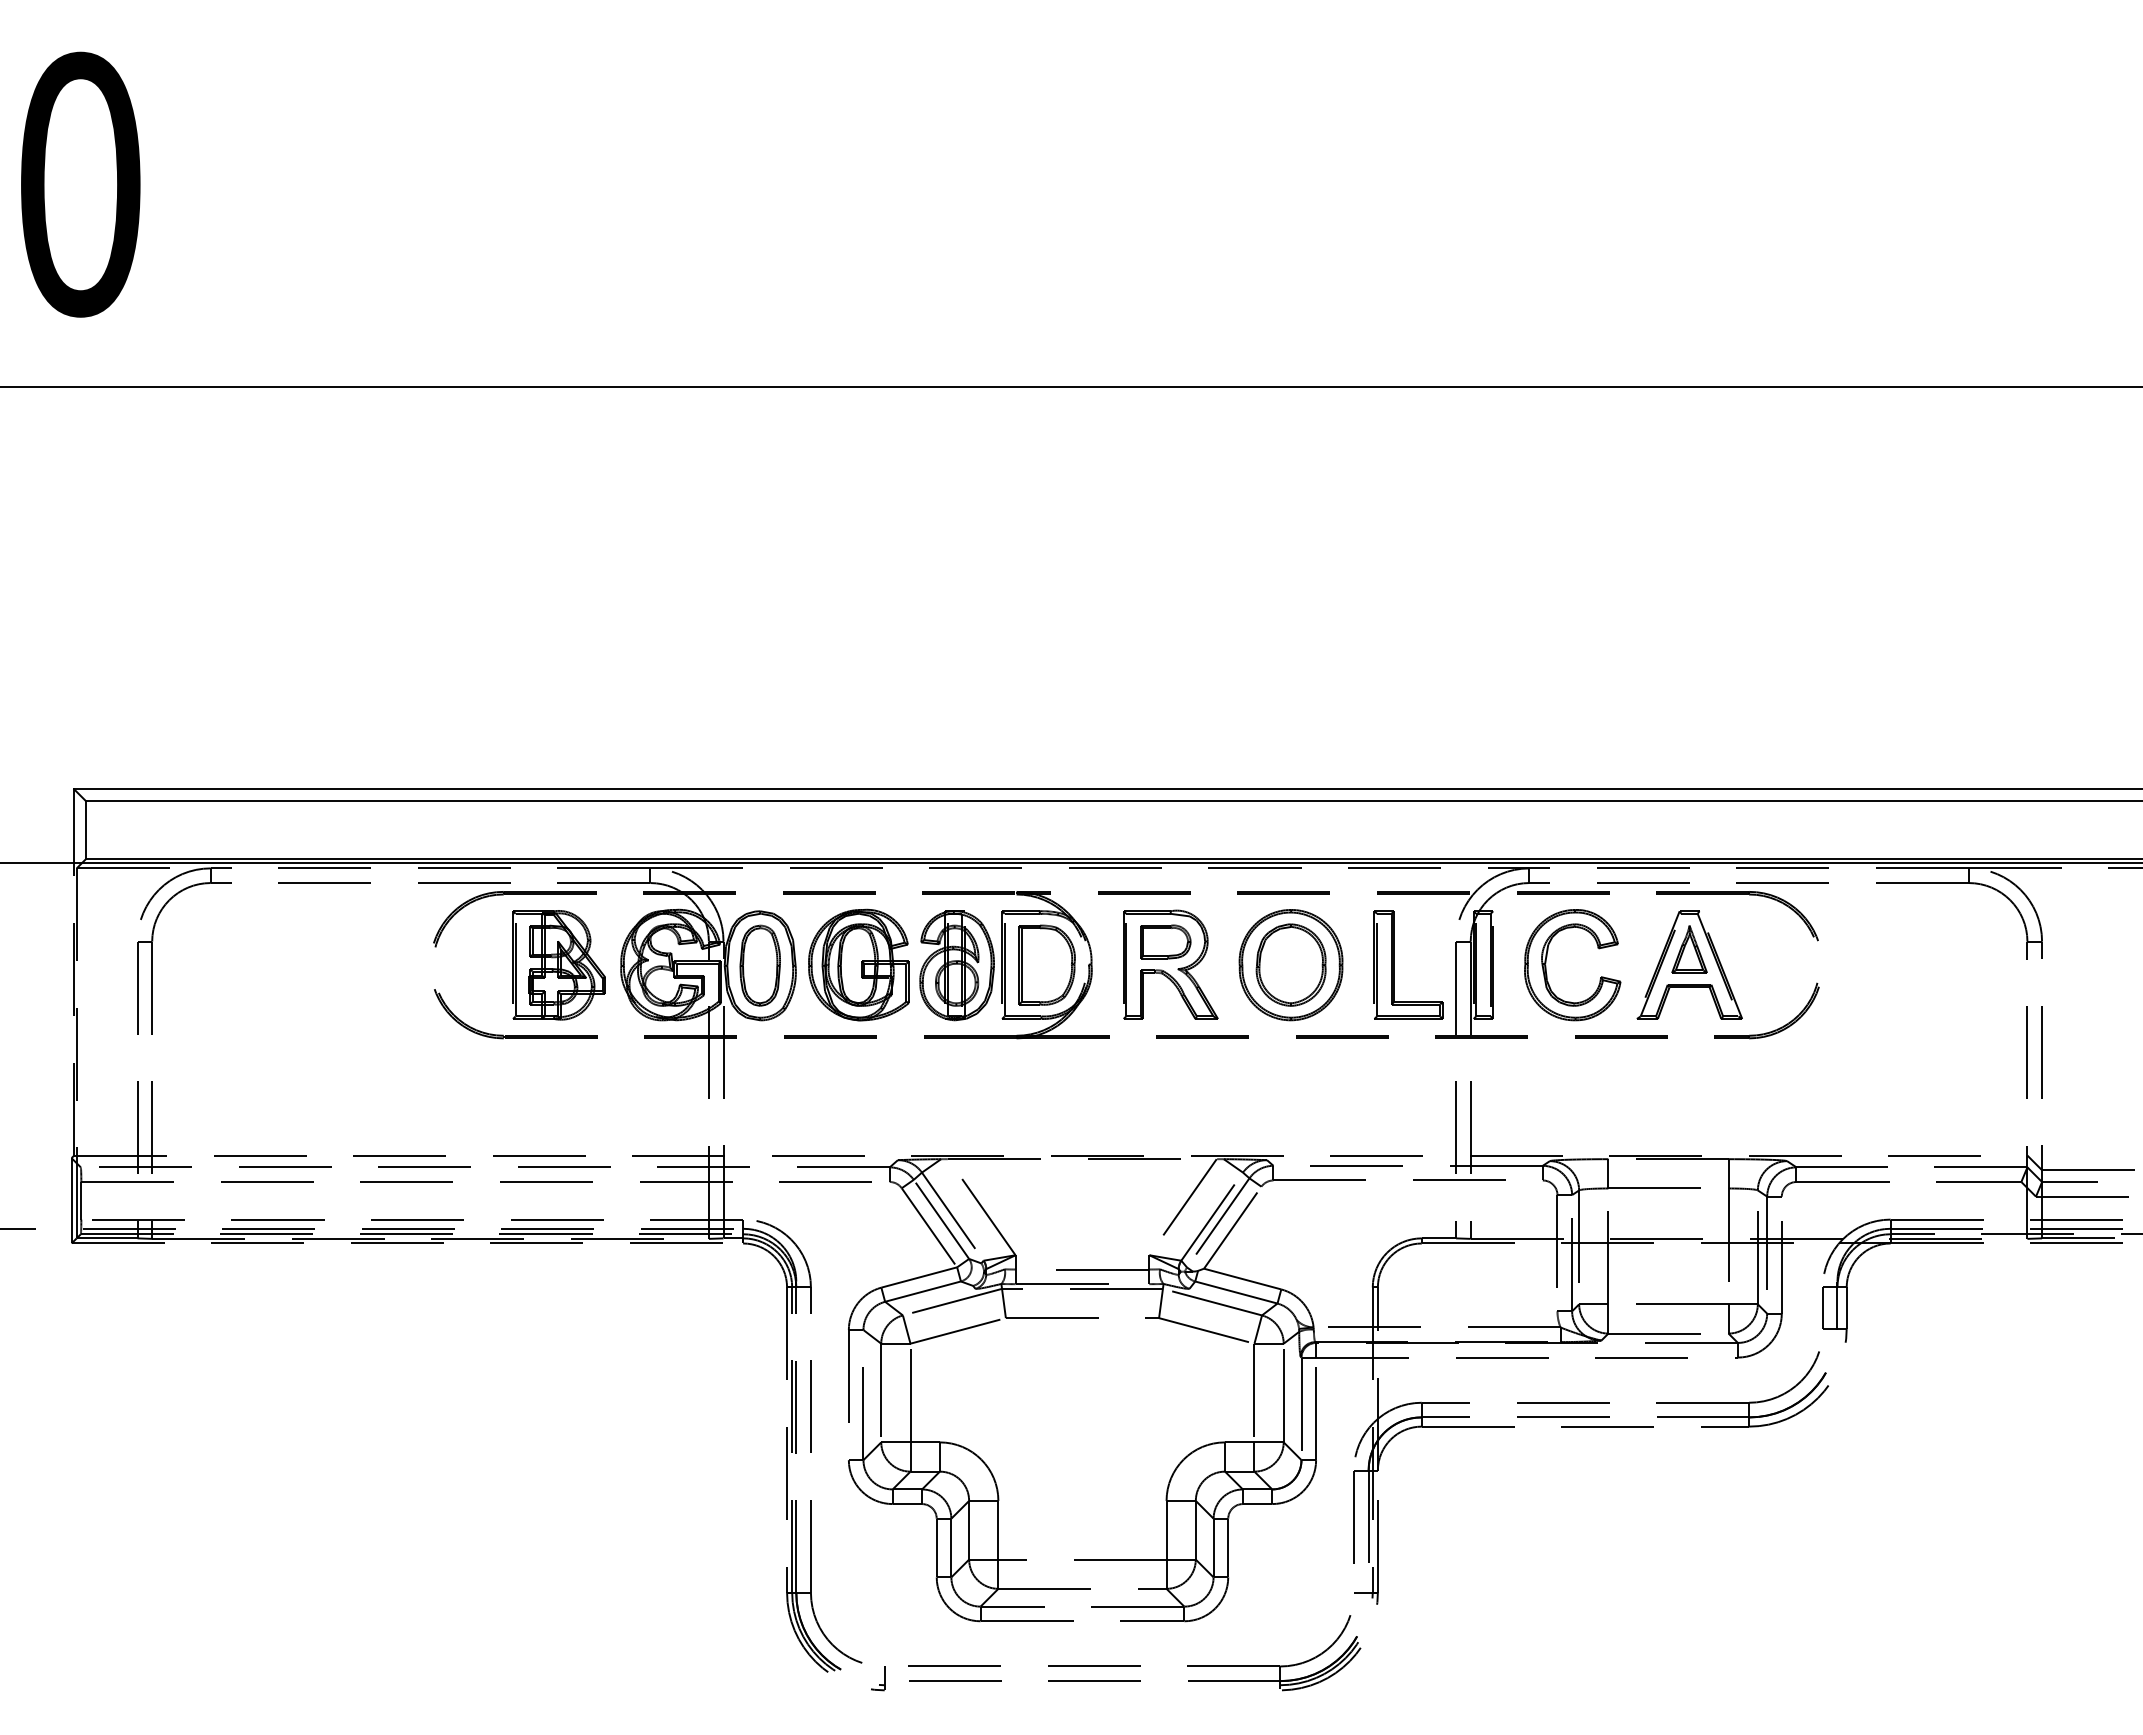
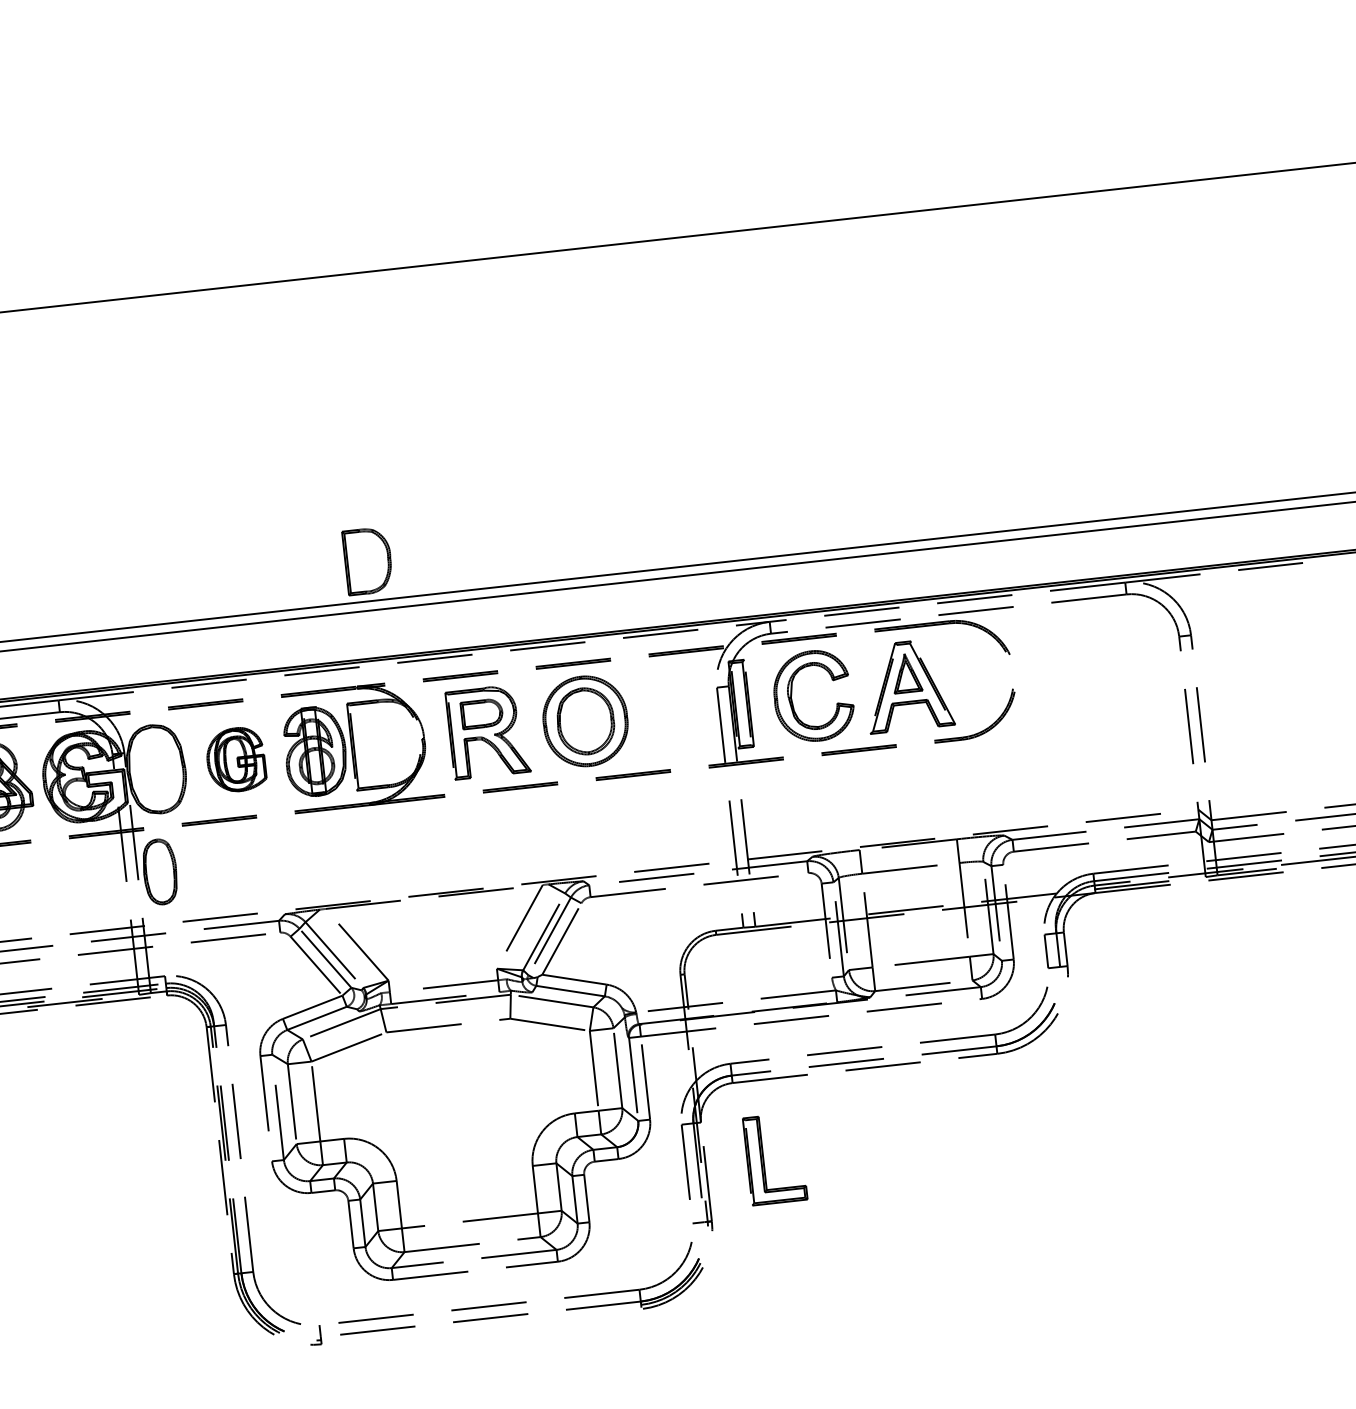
part: (858, 964) -> (235, 759), size x0.7
part: (1046, 964) -> (367, 560), moved
part: (1394, 964) -> (763, 1159), moved
part: (759, 965) -> (159, 871), moved

